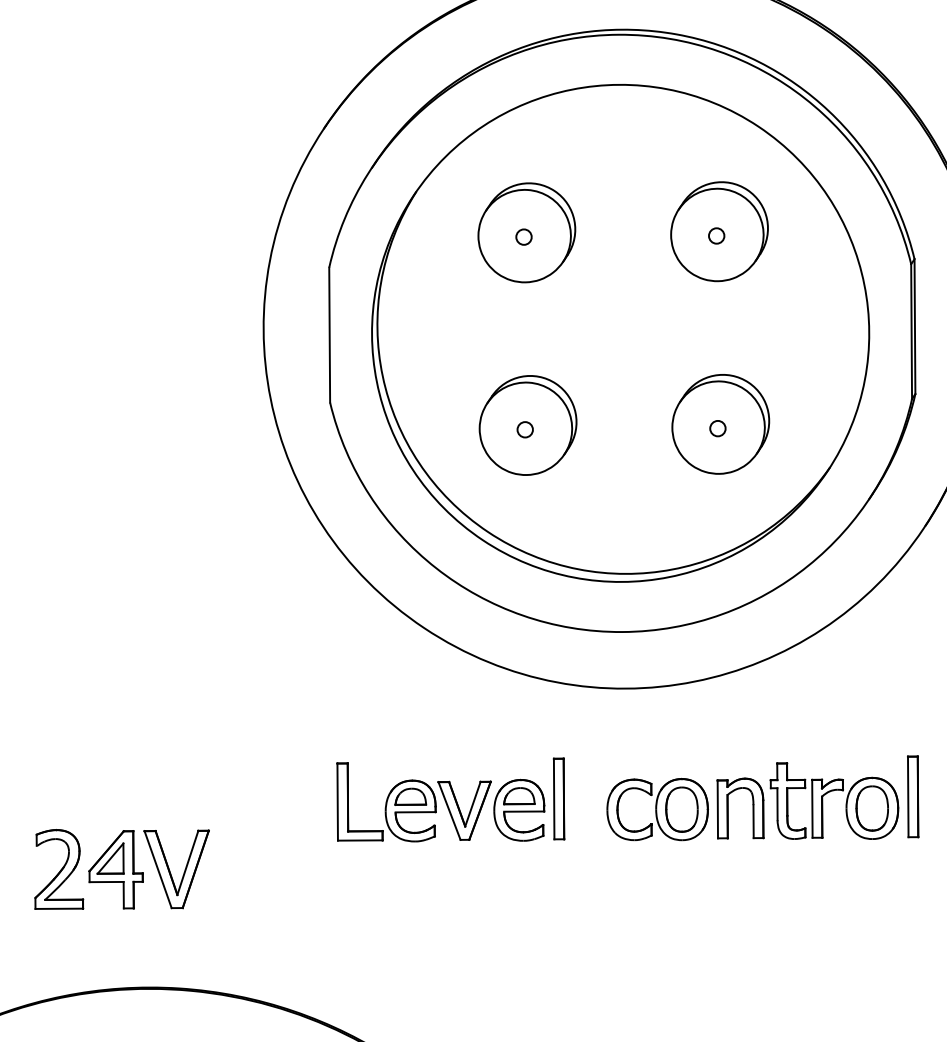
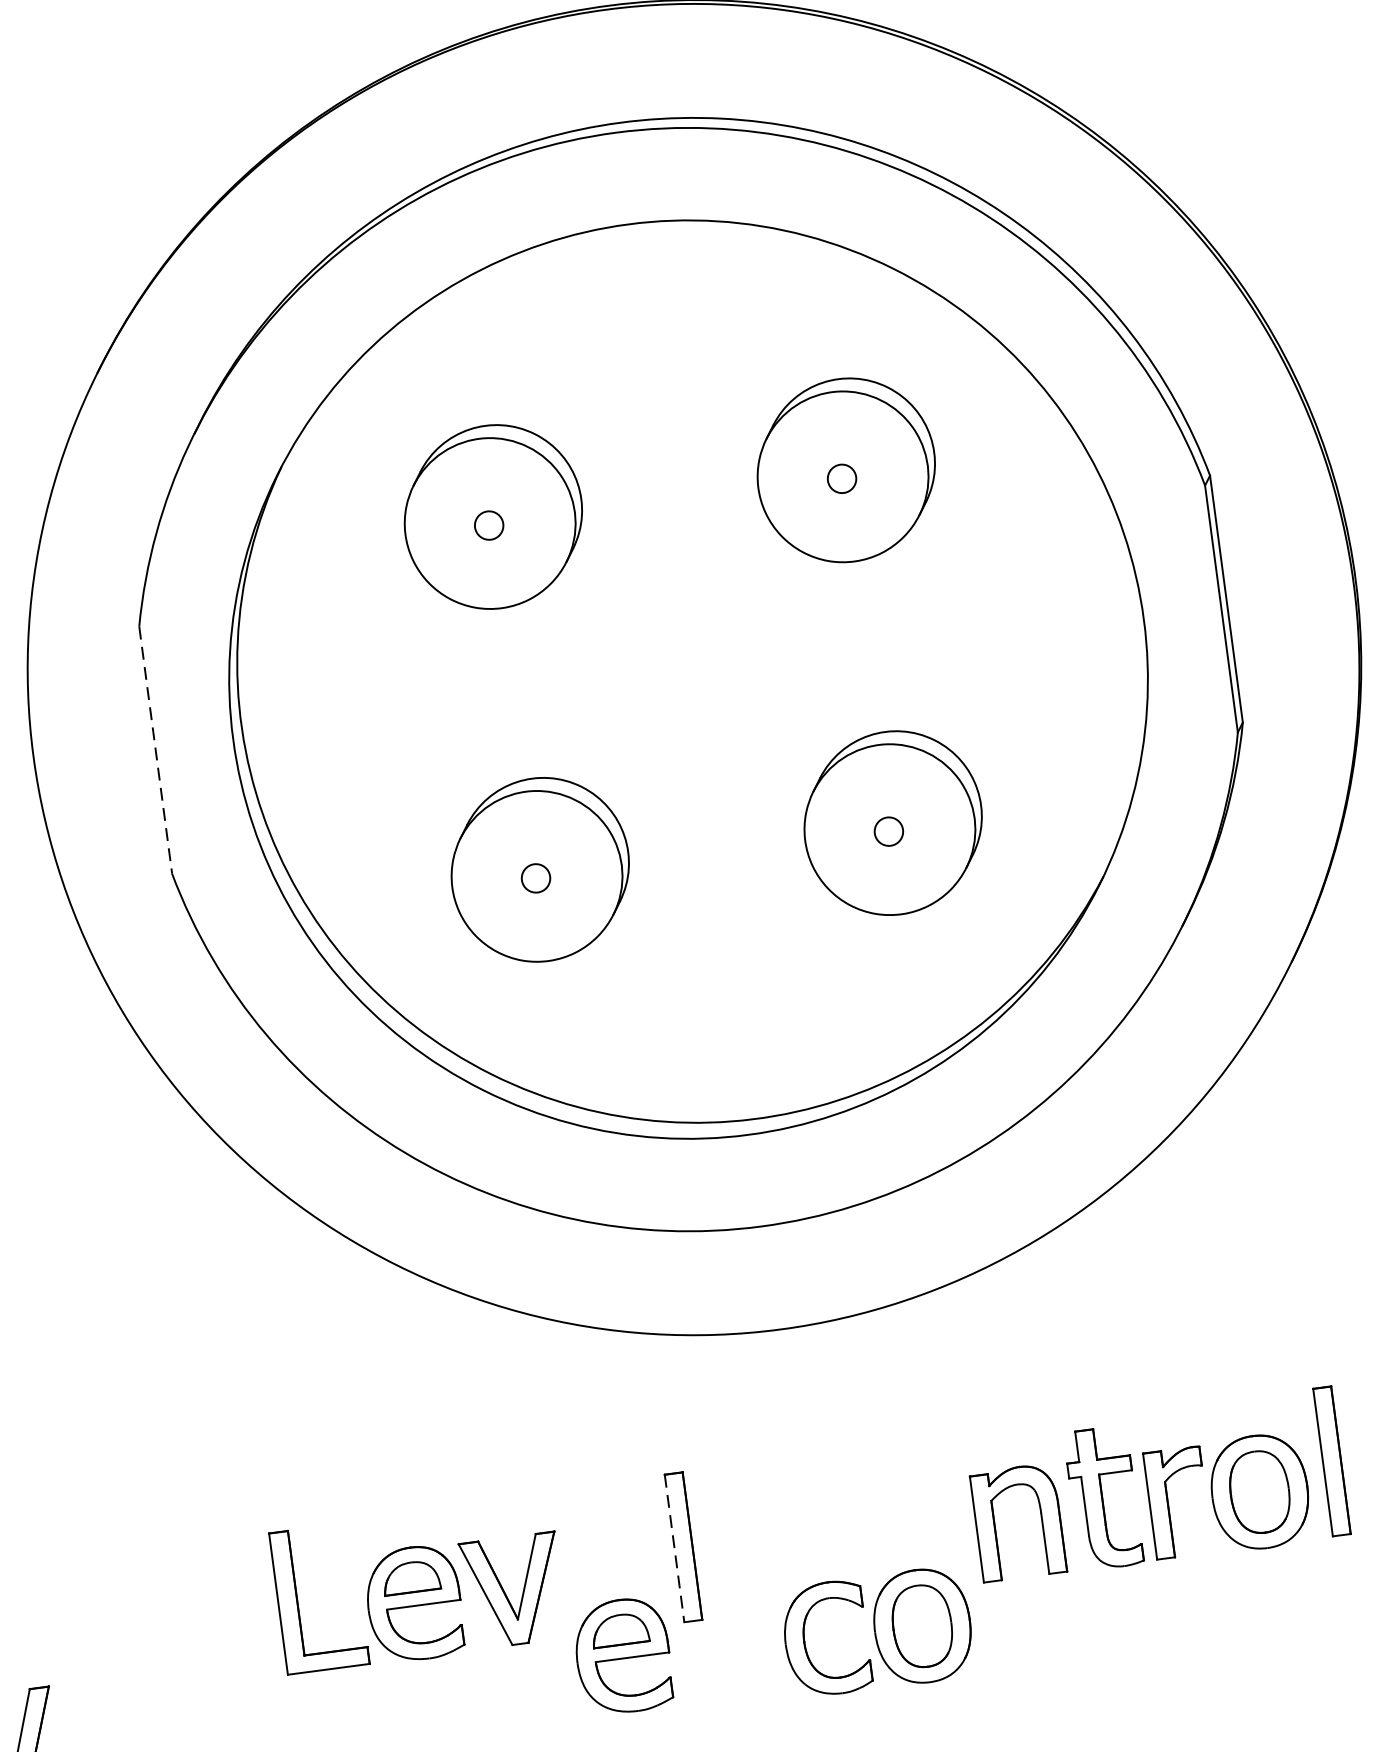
line: (329, 335) -> (155, 750), solid -> dashed
line: (554, 799) -> (675, 1549), solid -> dashed
part: (519, 809) -> (623, 1654), moved
part: (657, 809) -> (877, 1631), moved

